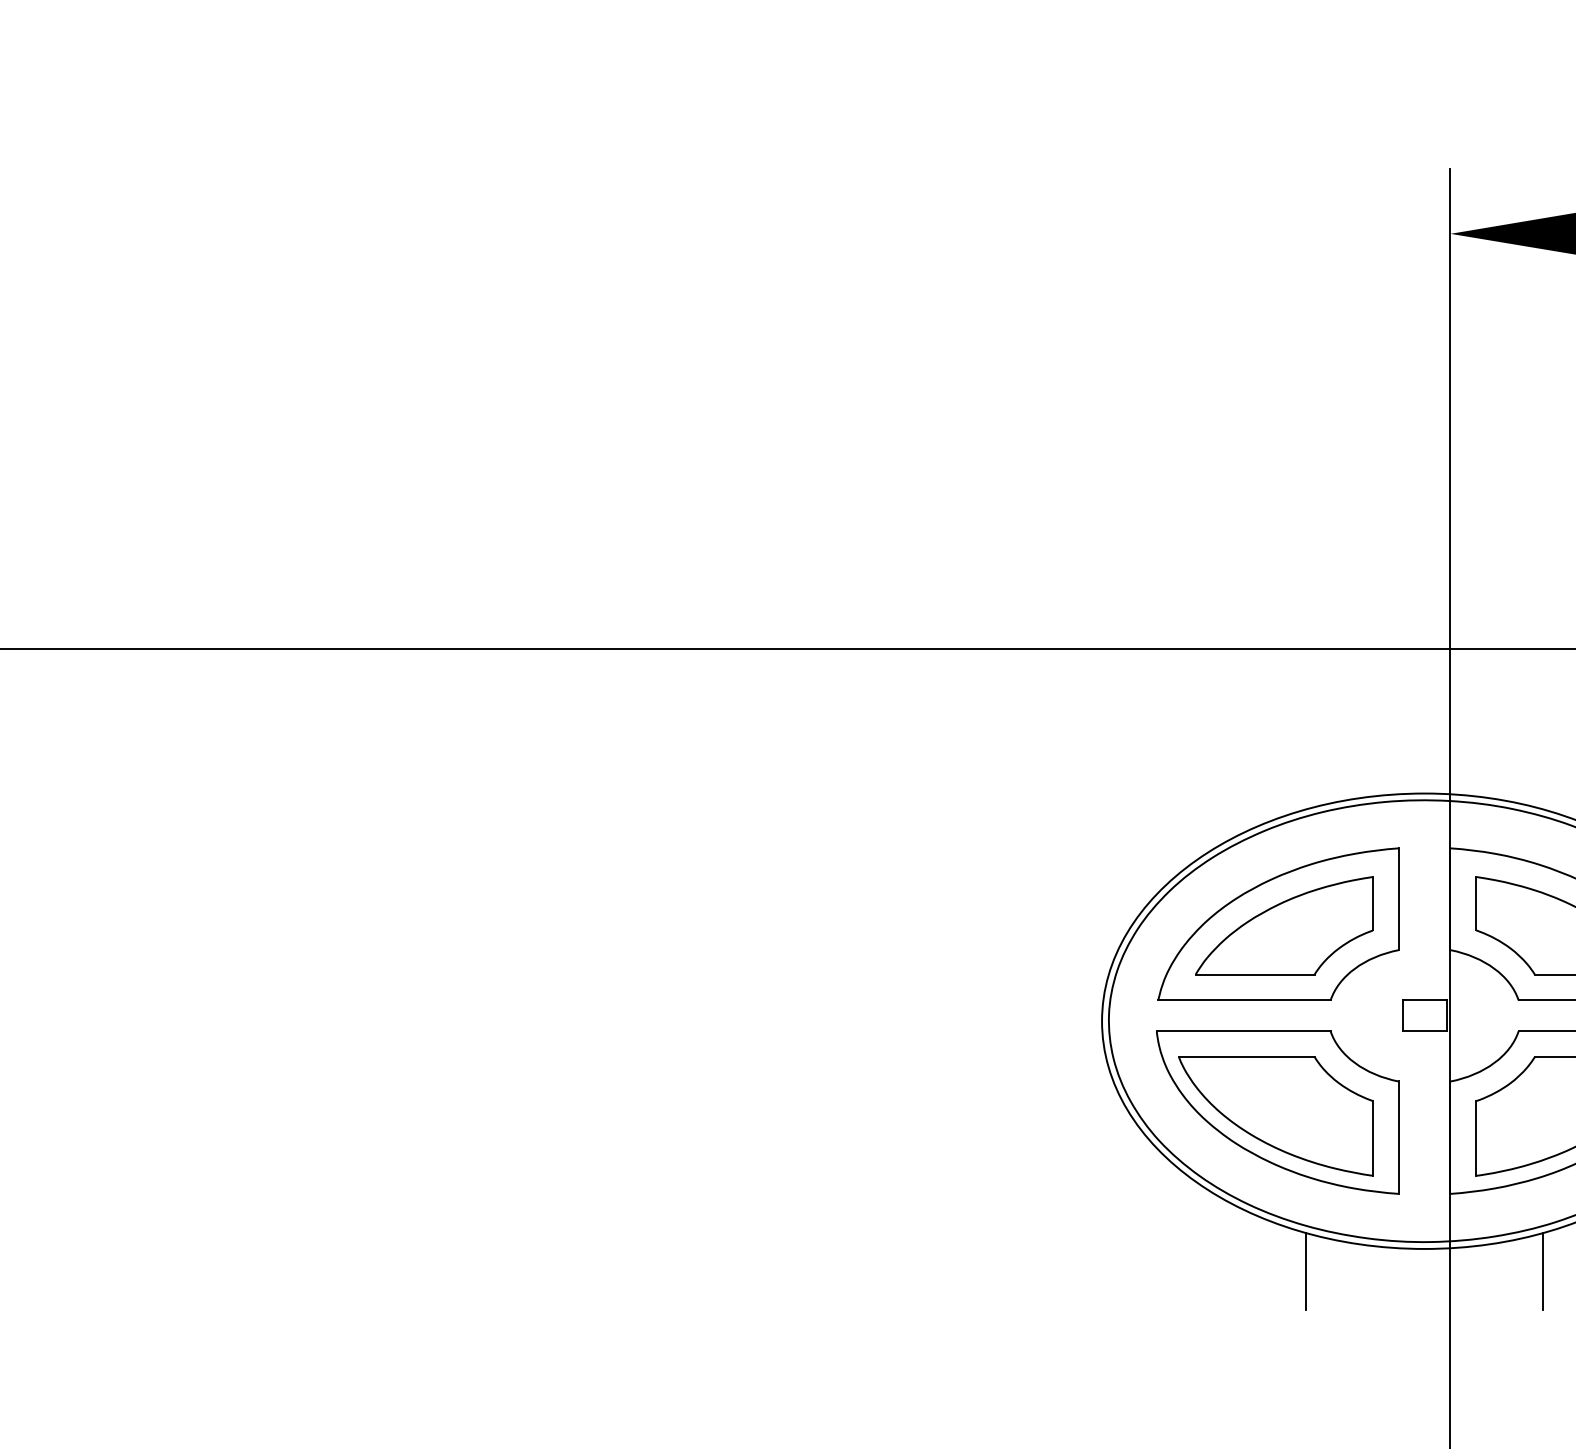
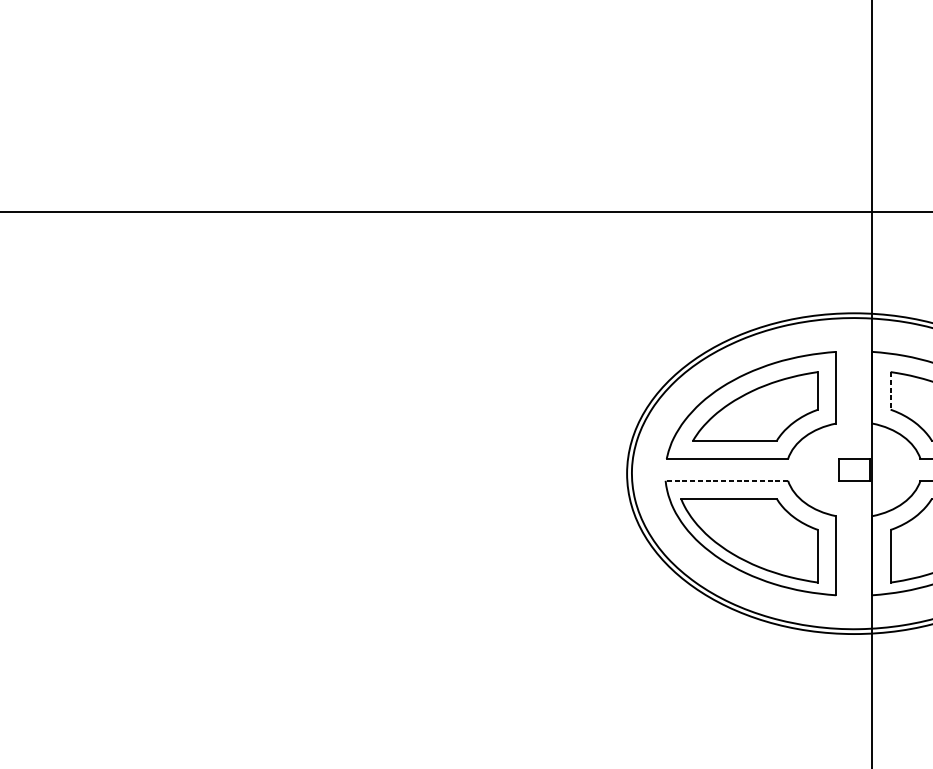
line: (1476, 903) -> (890, 390), solid -> dashed
line: (1243, 1031) -> (726, 480), solid -> dashed
line: (1305, 1270) -> (770, 649), removed

